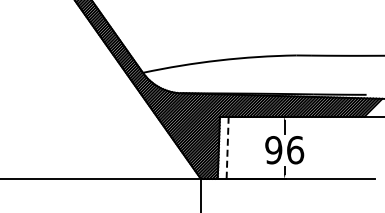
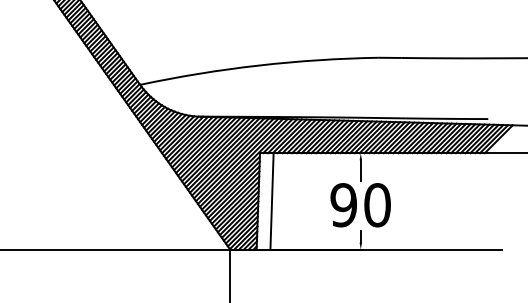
line: (227, 148) -> (271, 202), dashed -> solid
text: (295, 150) -> (377, 205), 96 -> 90

